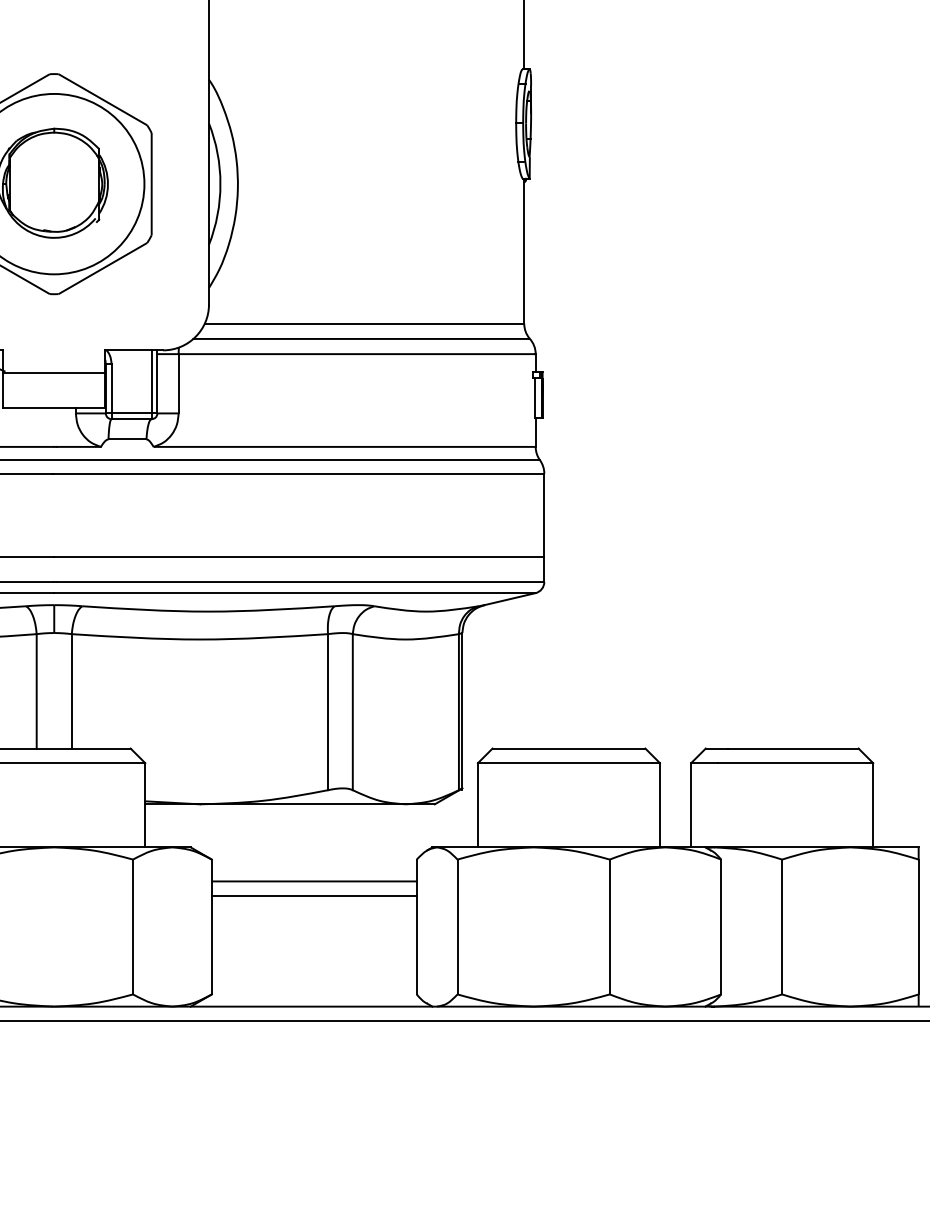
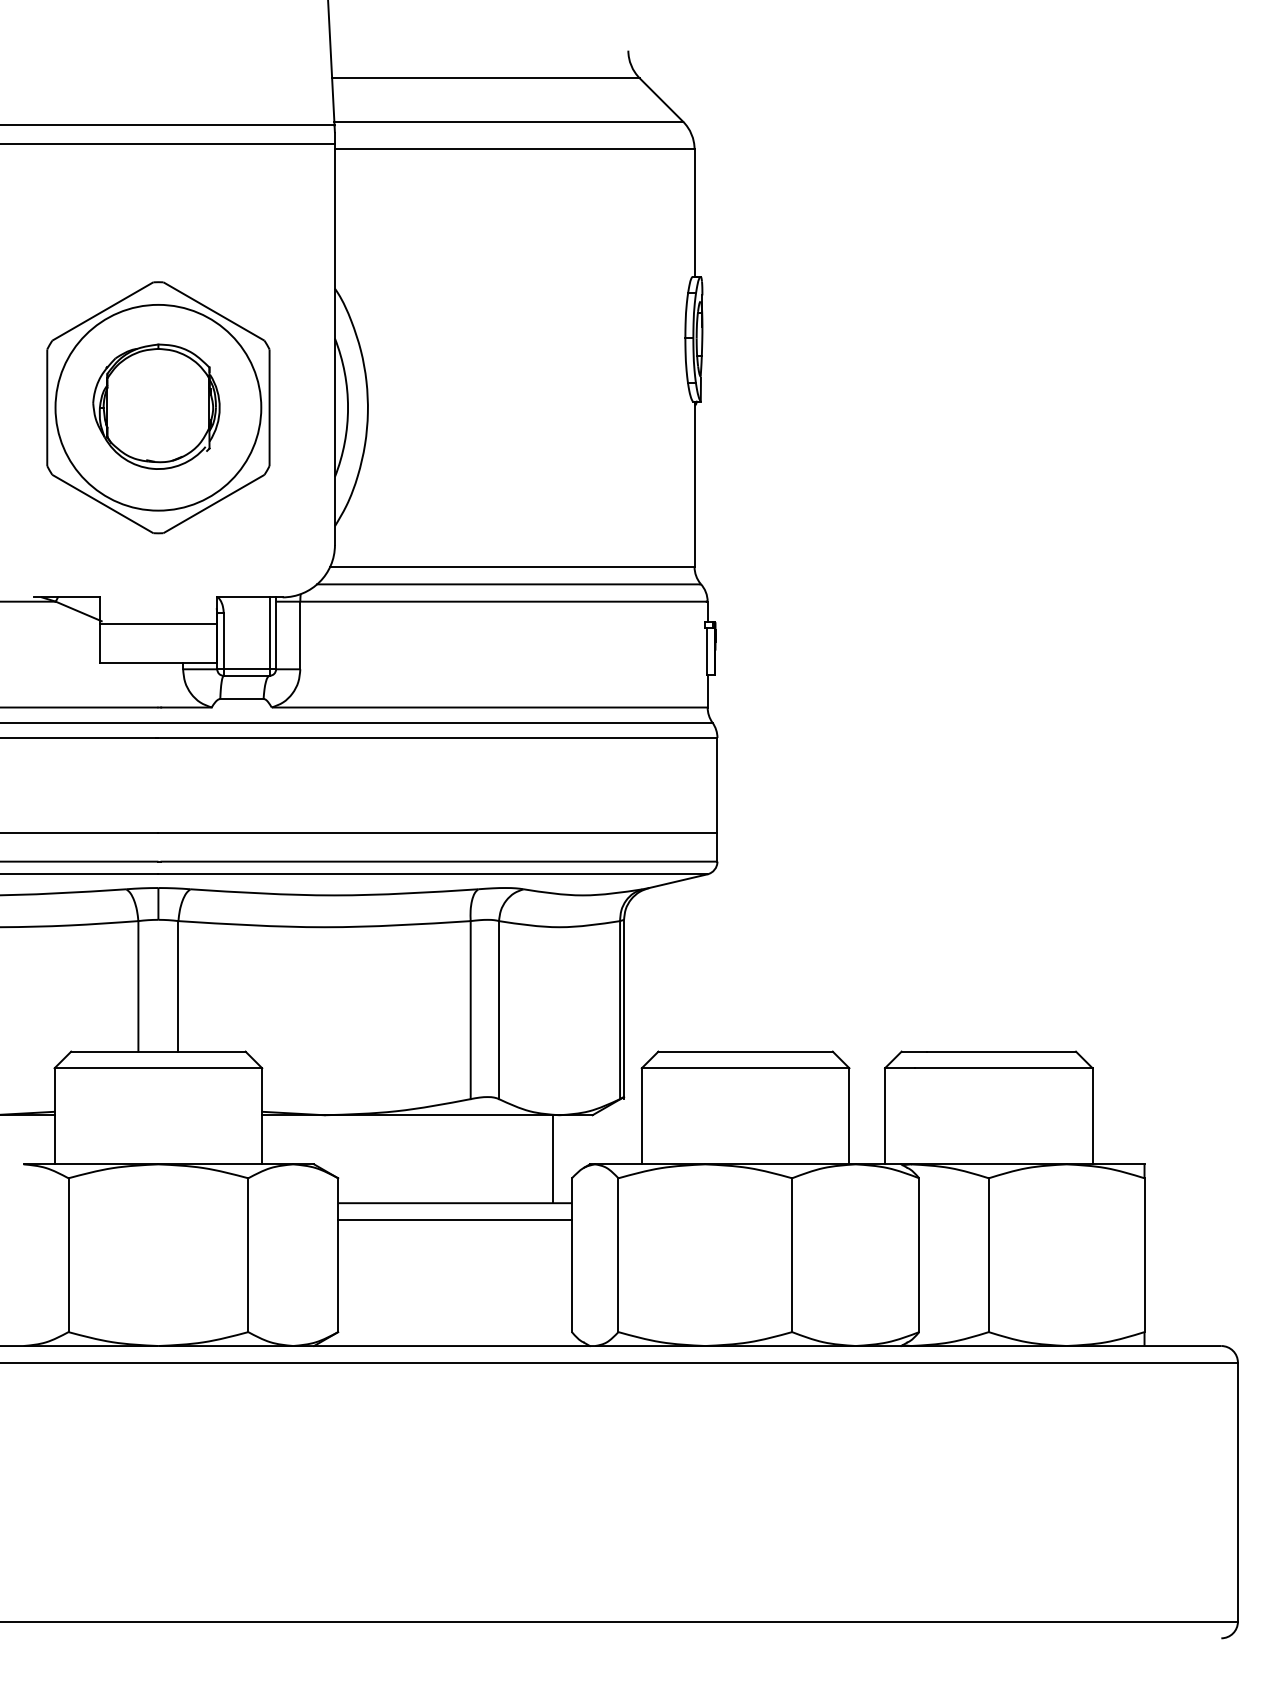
line: (399, 843) -> (552, 1159), added

